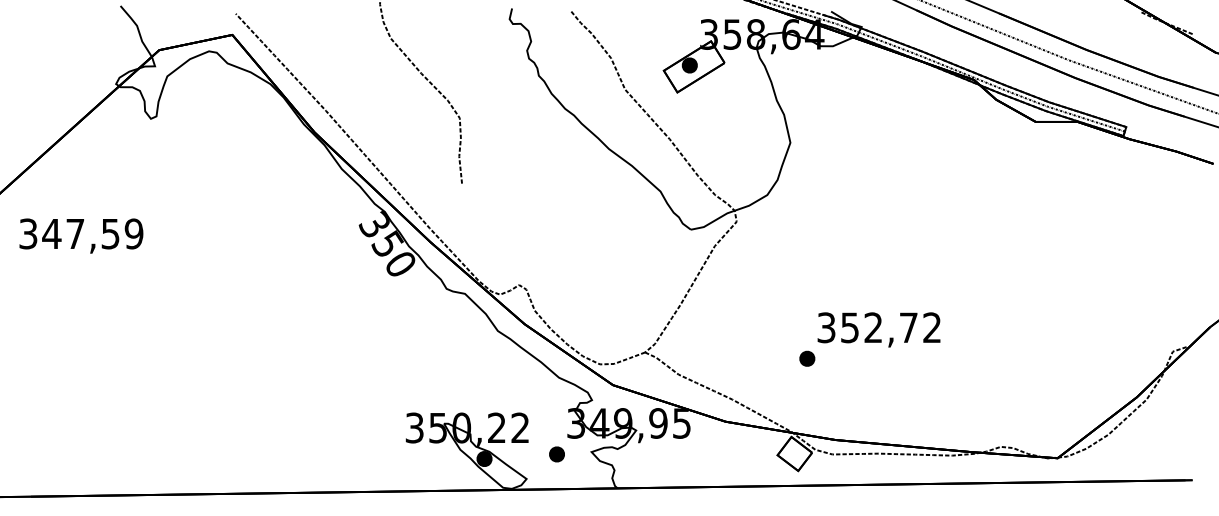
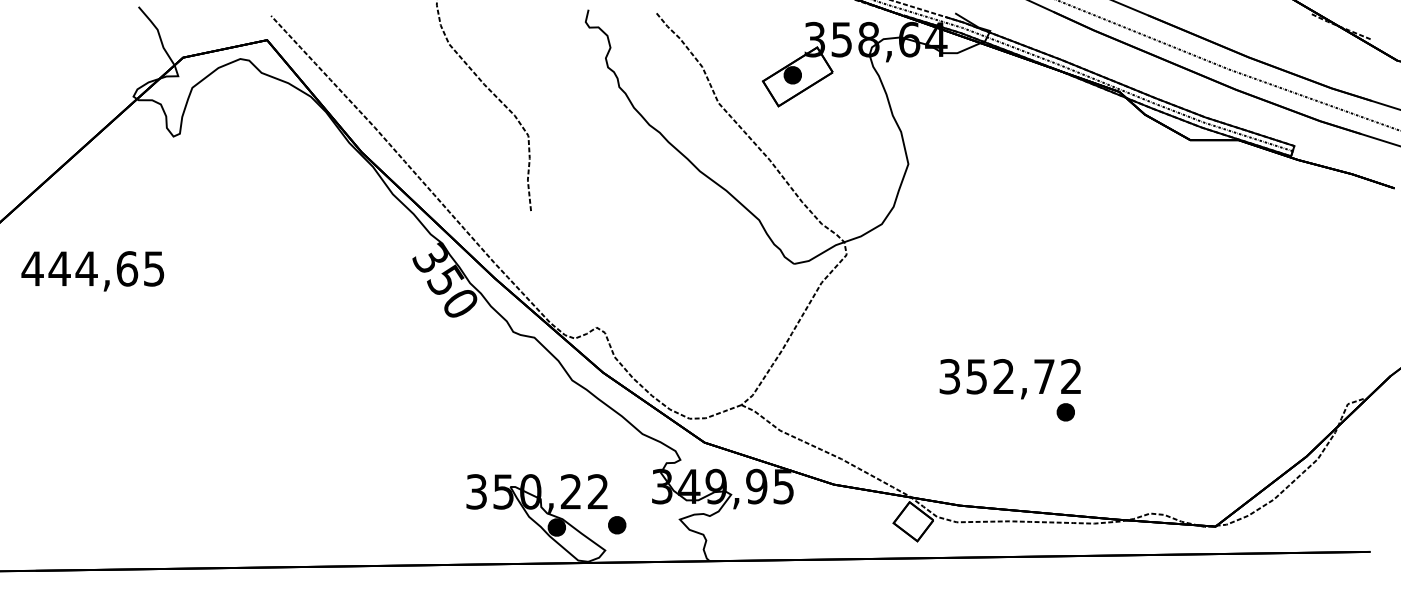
text: (80, 233) -> (92, 268), 347,59 -> 444,65
part: (807, 358) -> (1065, 412), moved
part: (557, 454) -> (617, 525), moved

